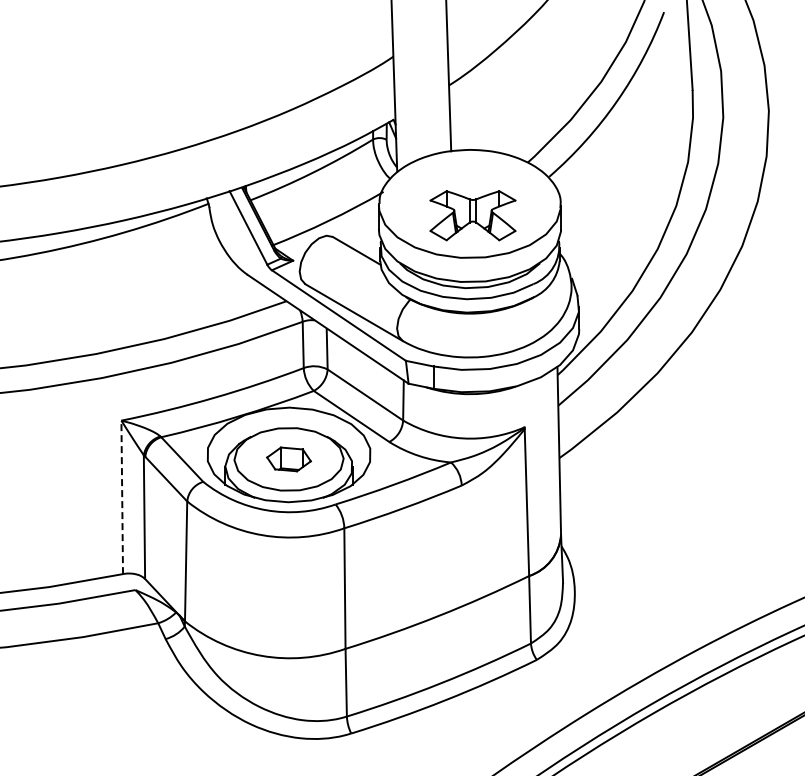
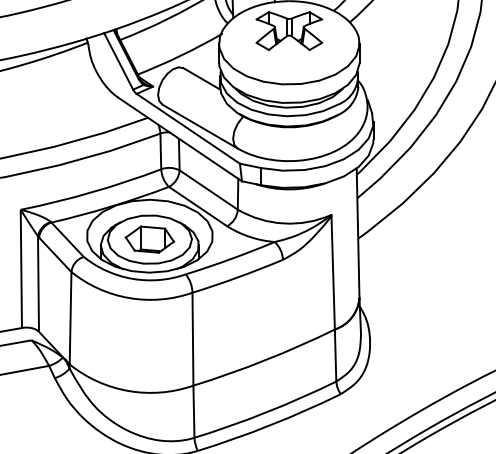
part: (472, 215) -> (288, 30), moved
part: (288, 459) -> (149, 239), size x1.43
line: (122, 497) -> (21, 269), dashed -> solid

